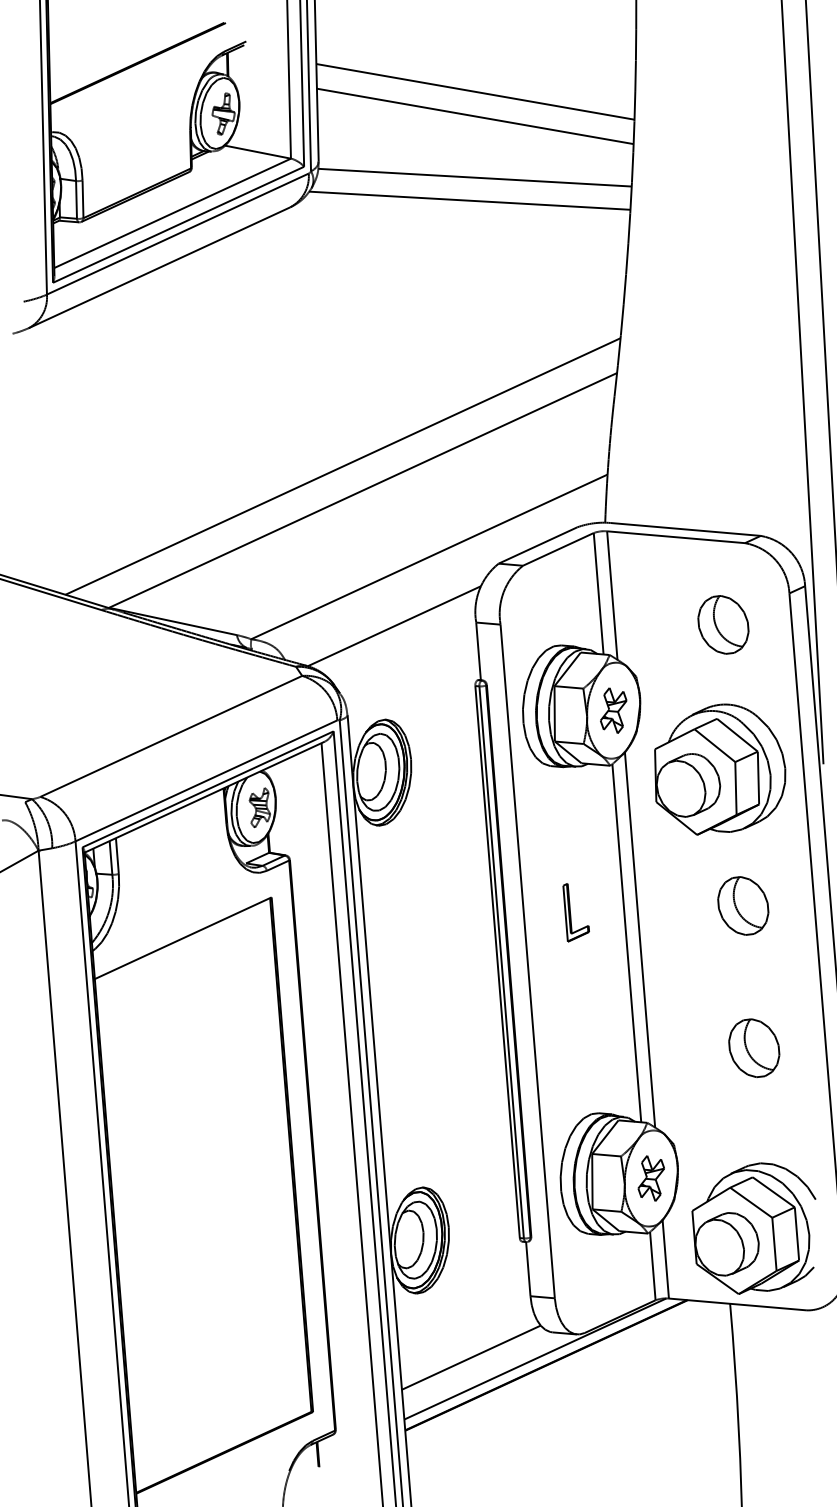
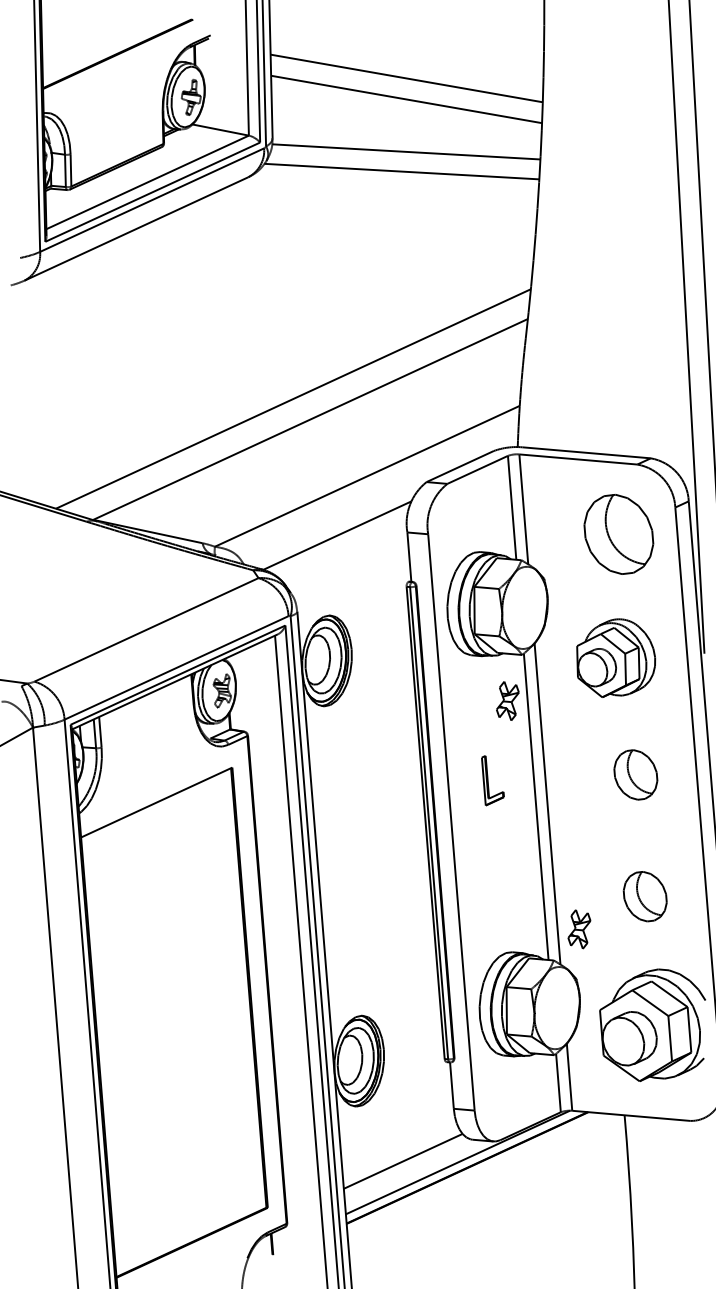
part: (723, 624) -> (618, 534), size x1.6
part: (613, 710) -> (507, 700), moved
part: (720, 769) -> (616, 658), size x0.7
part: (650, 1178) -> (578, 929), moved
part: (753, 1228) -> (652, 1025), moved

